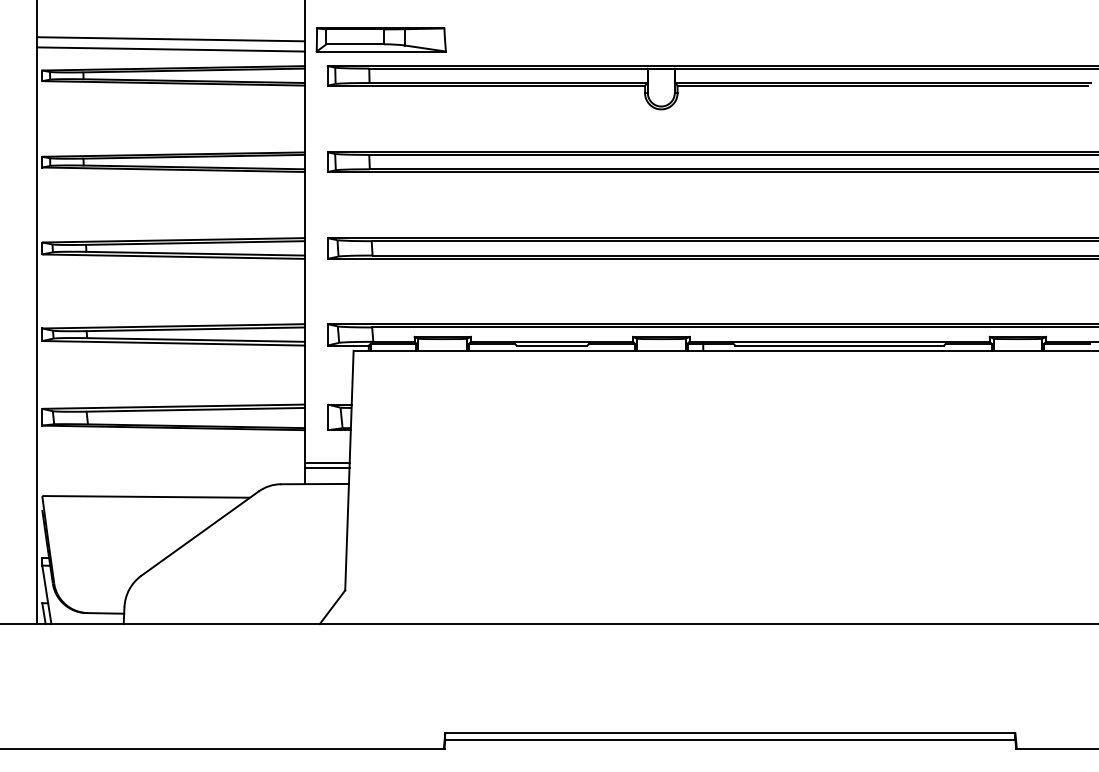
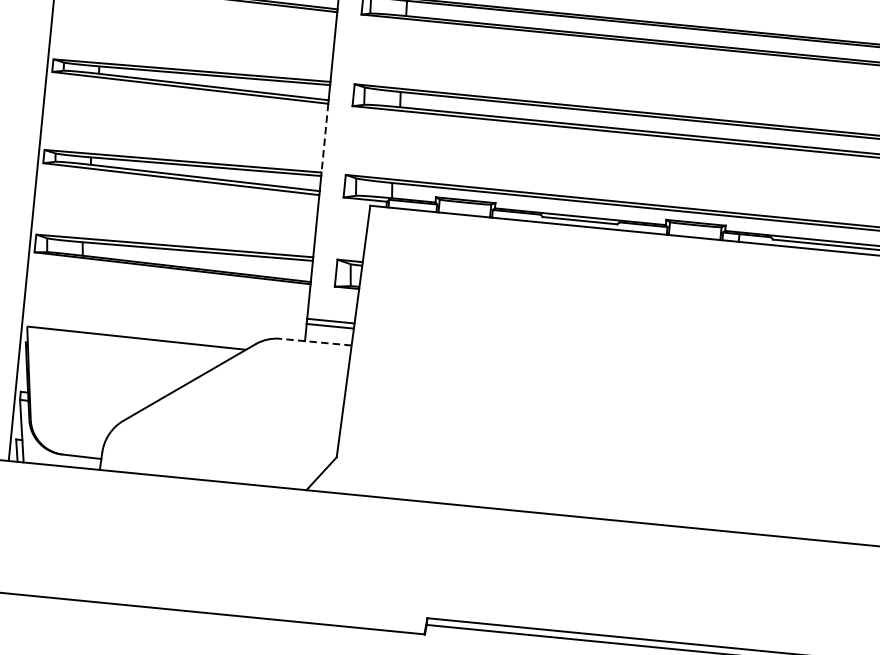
line: (304, 291) -> (324, 138), solid -> dashed
line: (315, 484) -> (316, 342), solid -> dashed

